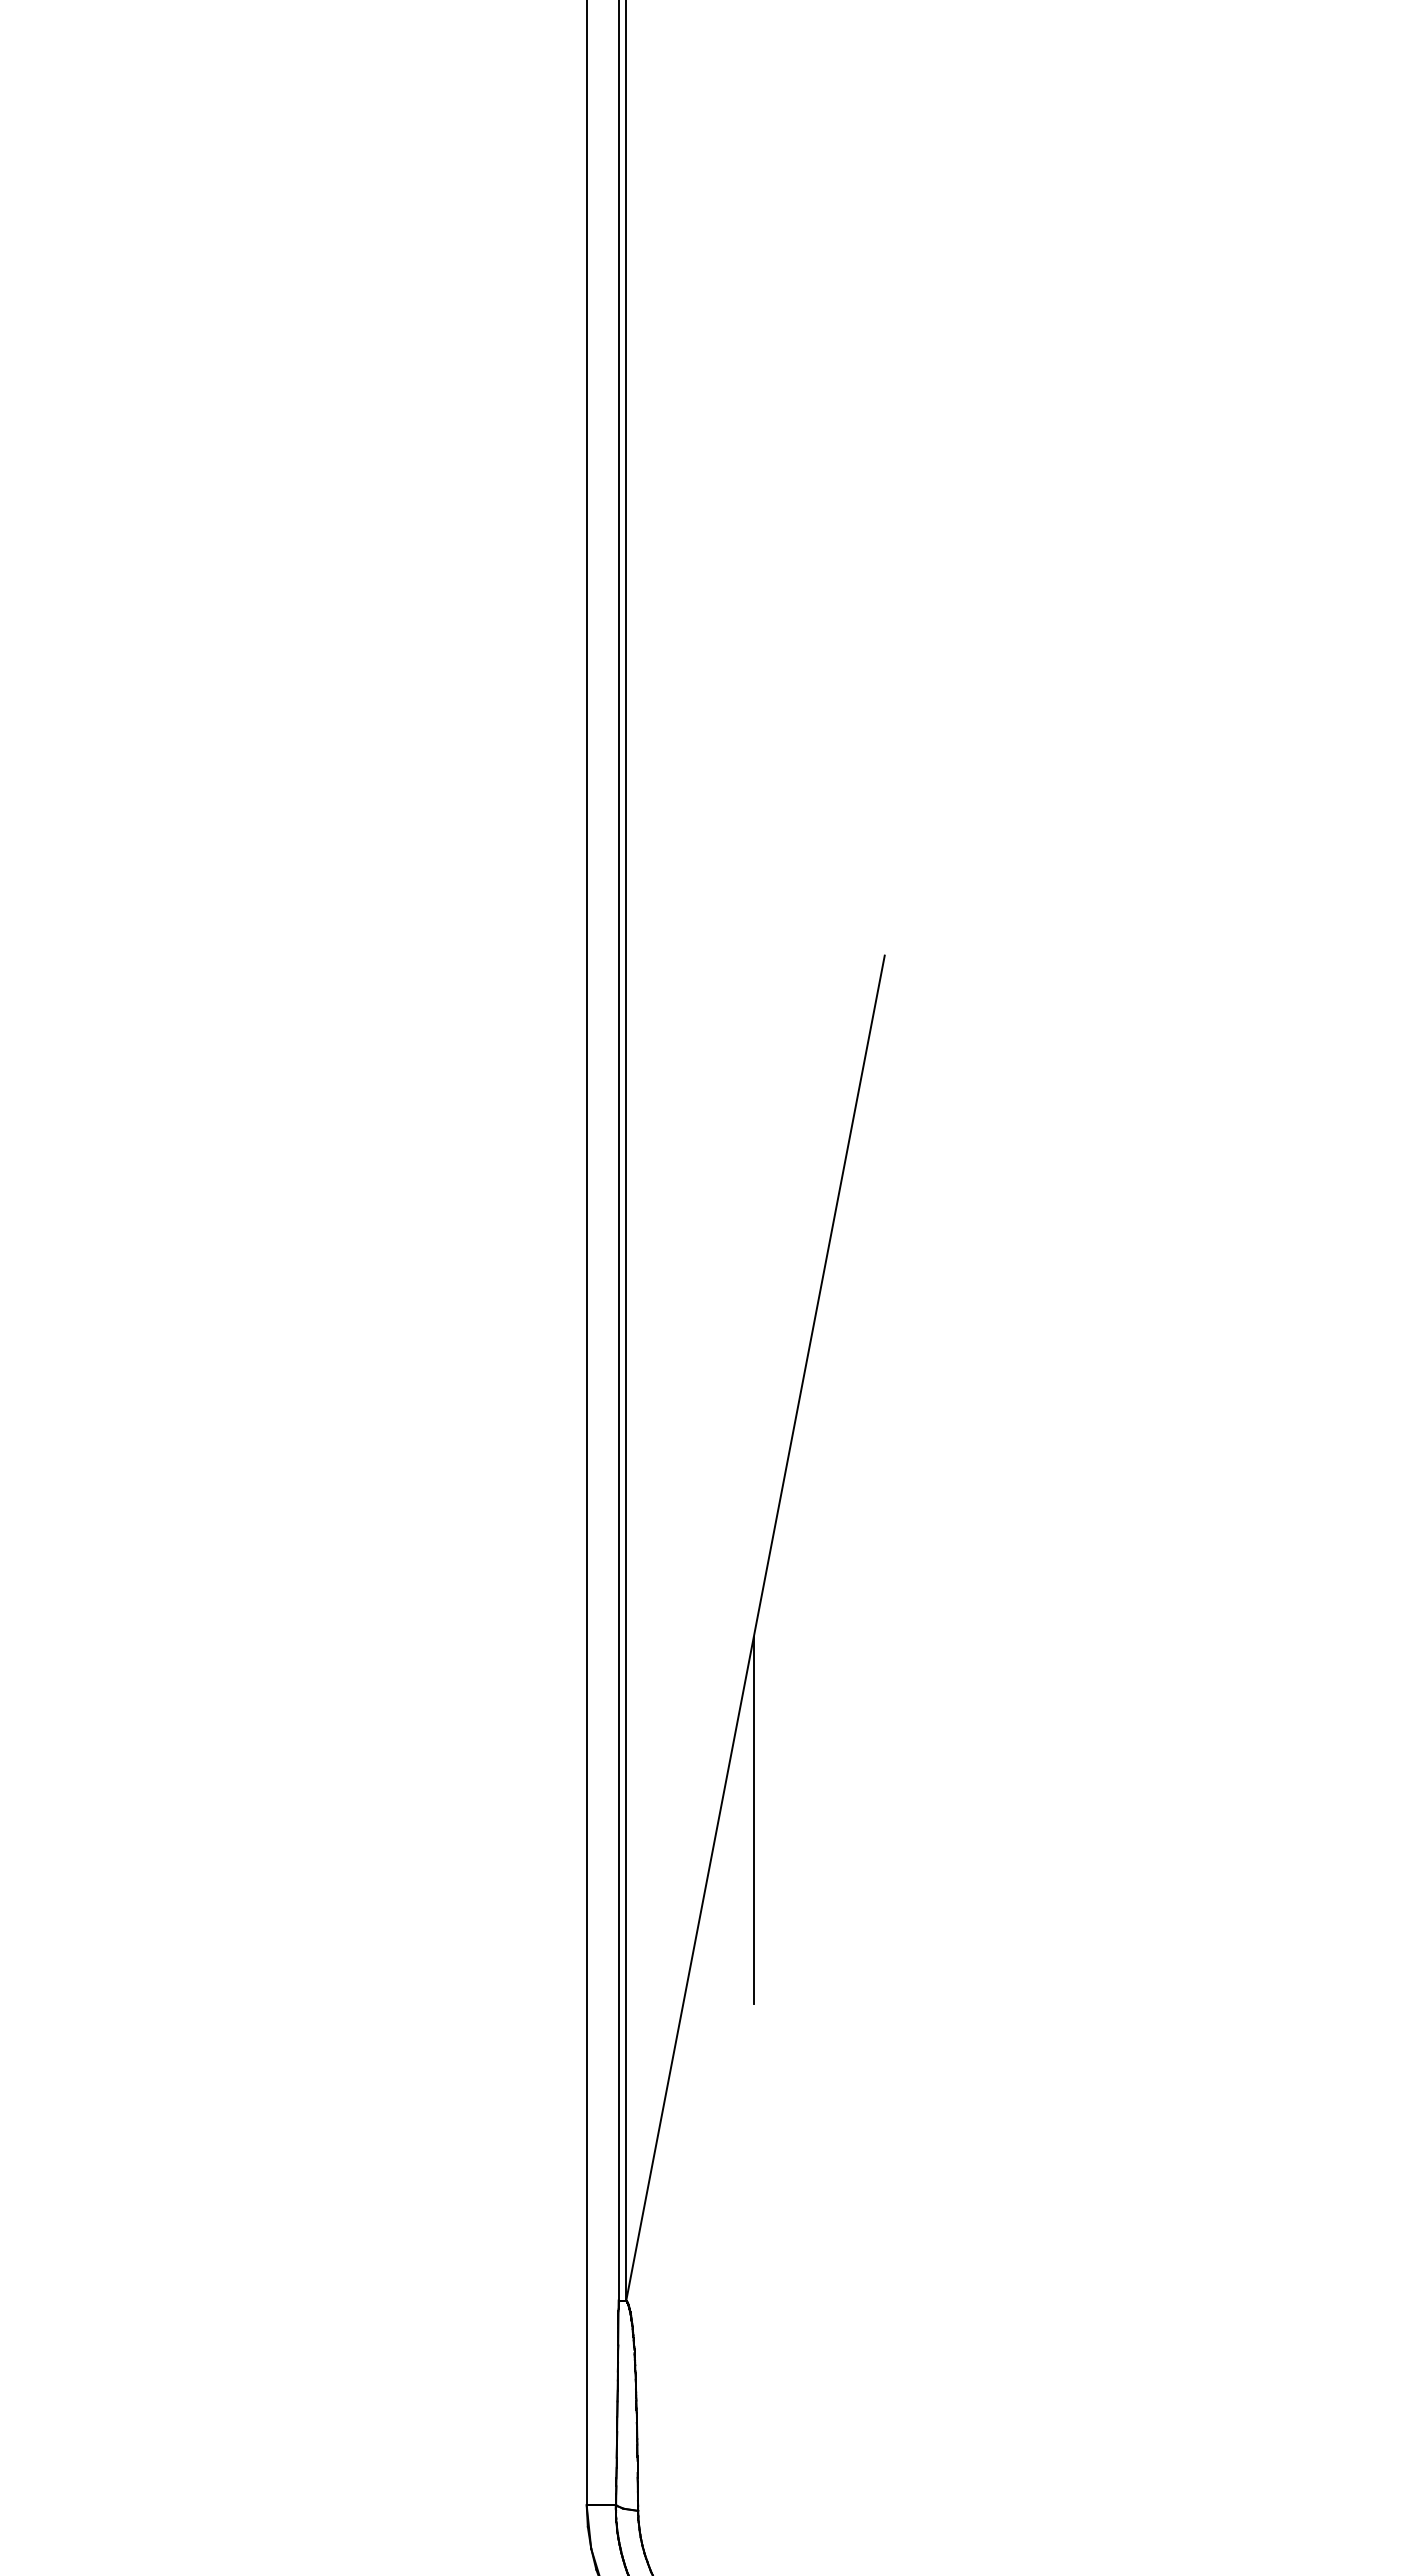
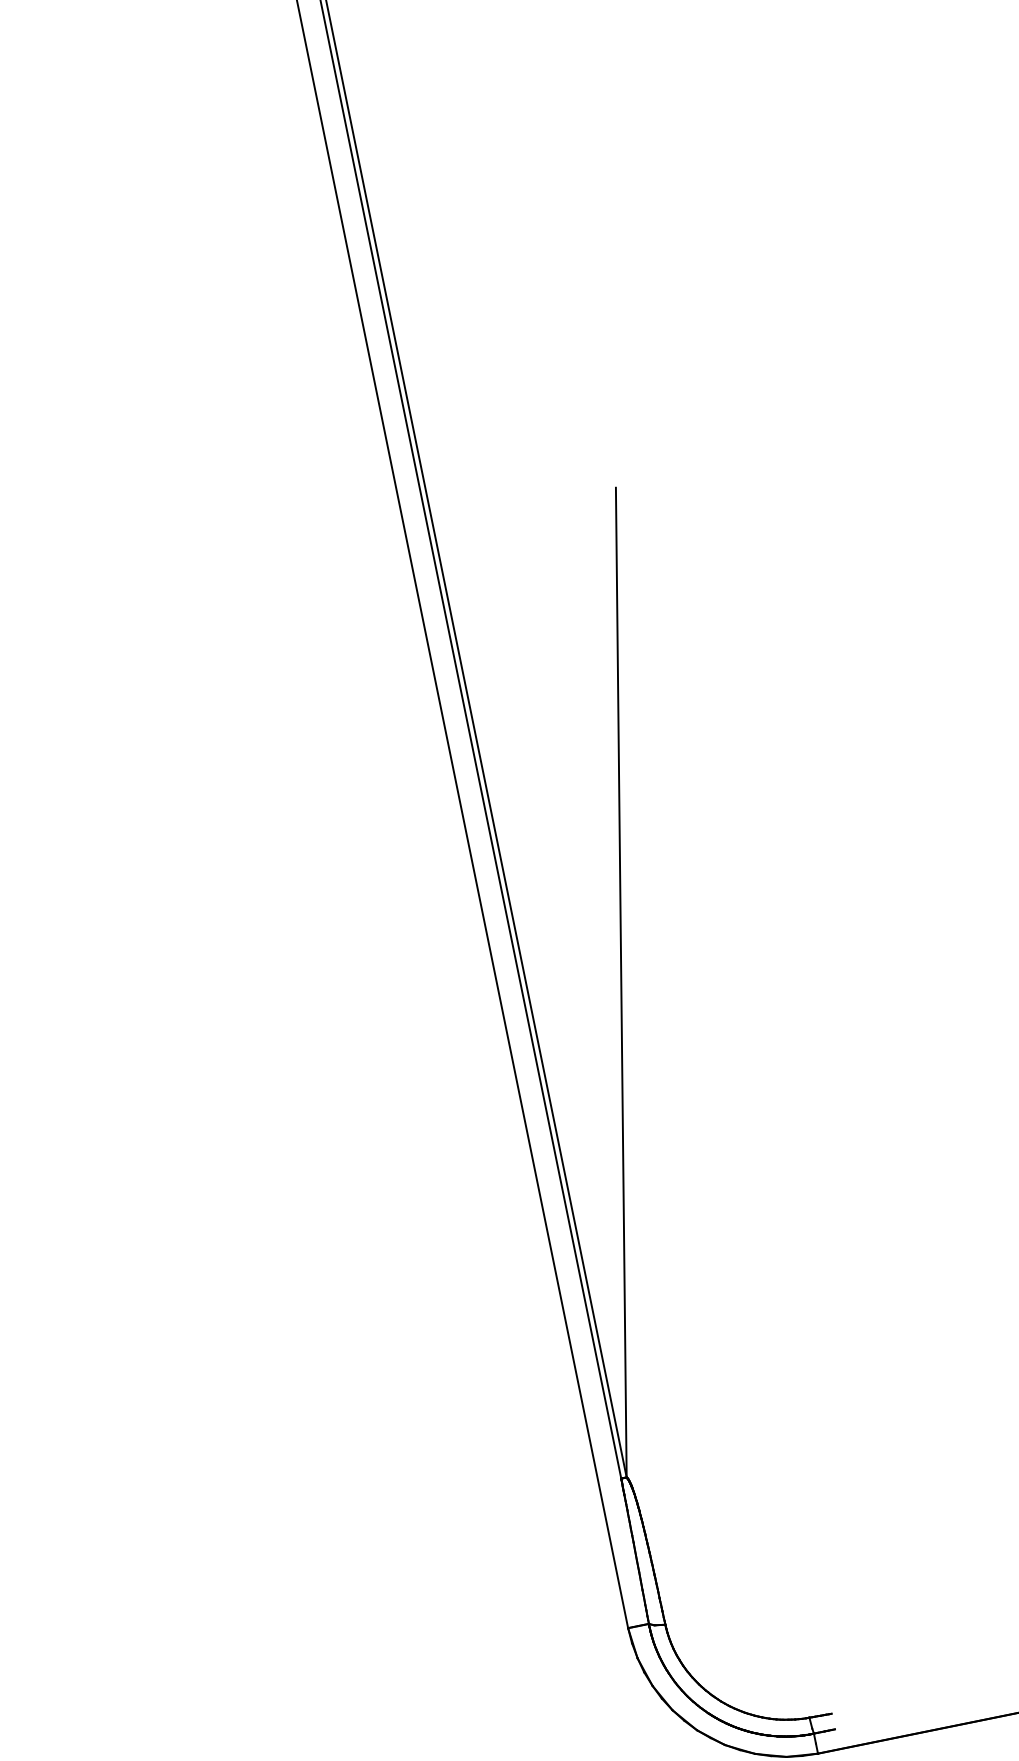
line: (753, 1820) -> (647, 1119), removed

